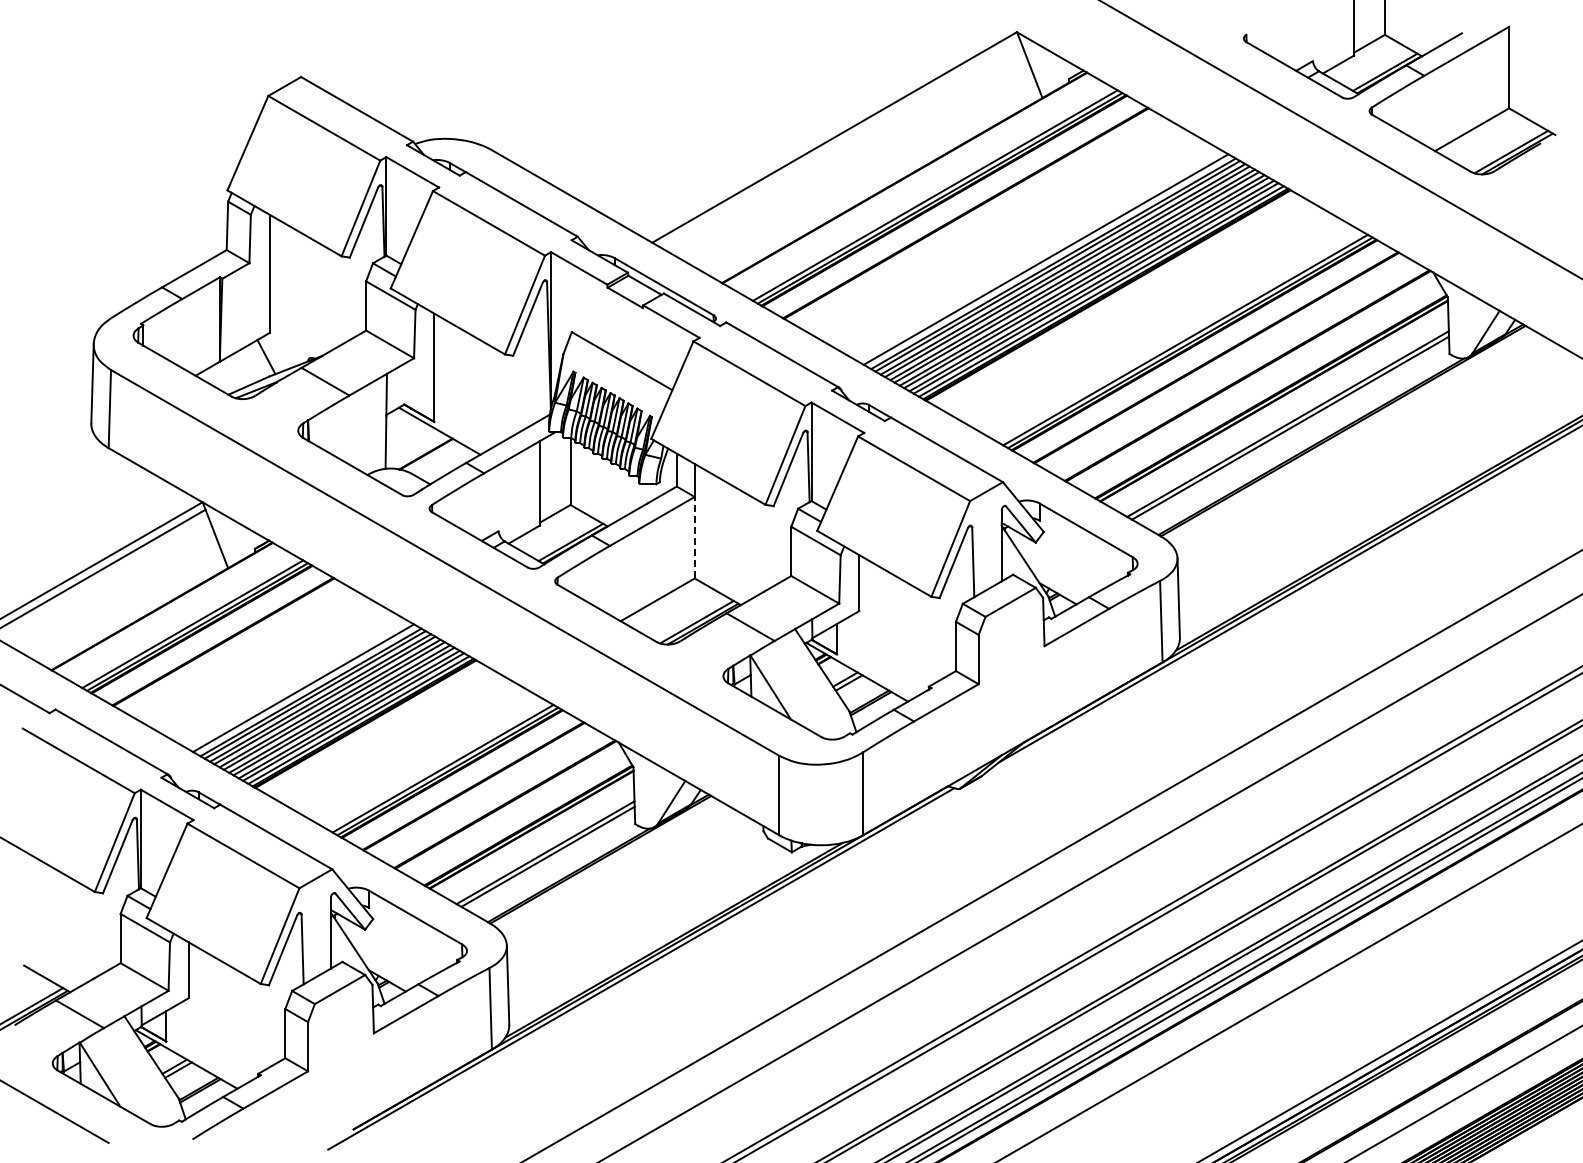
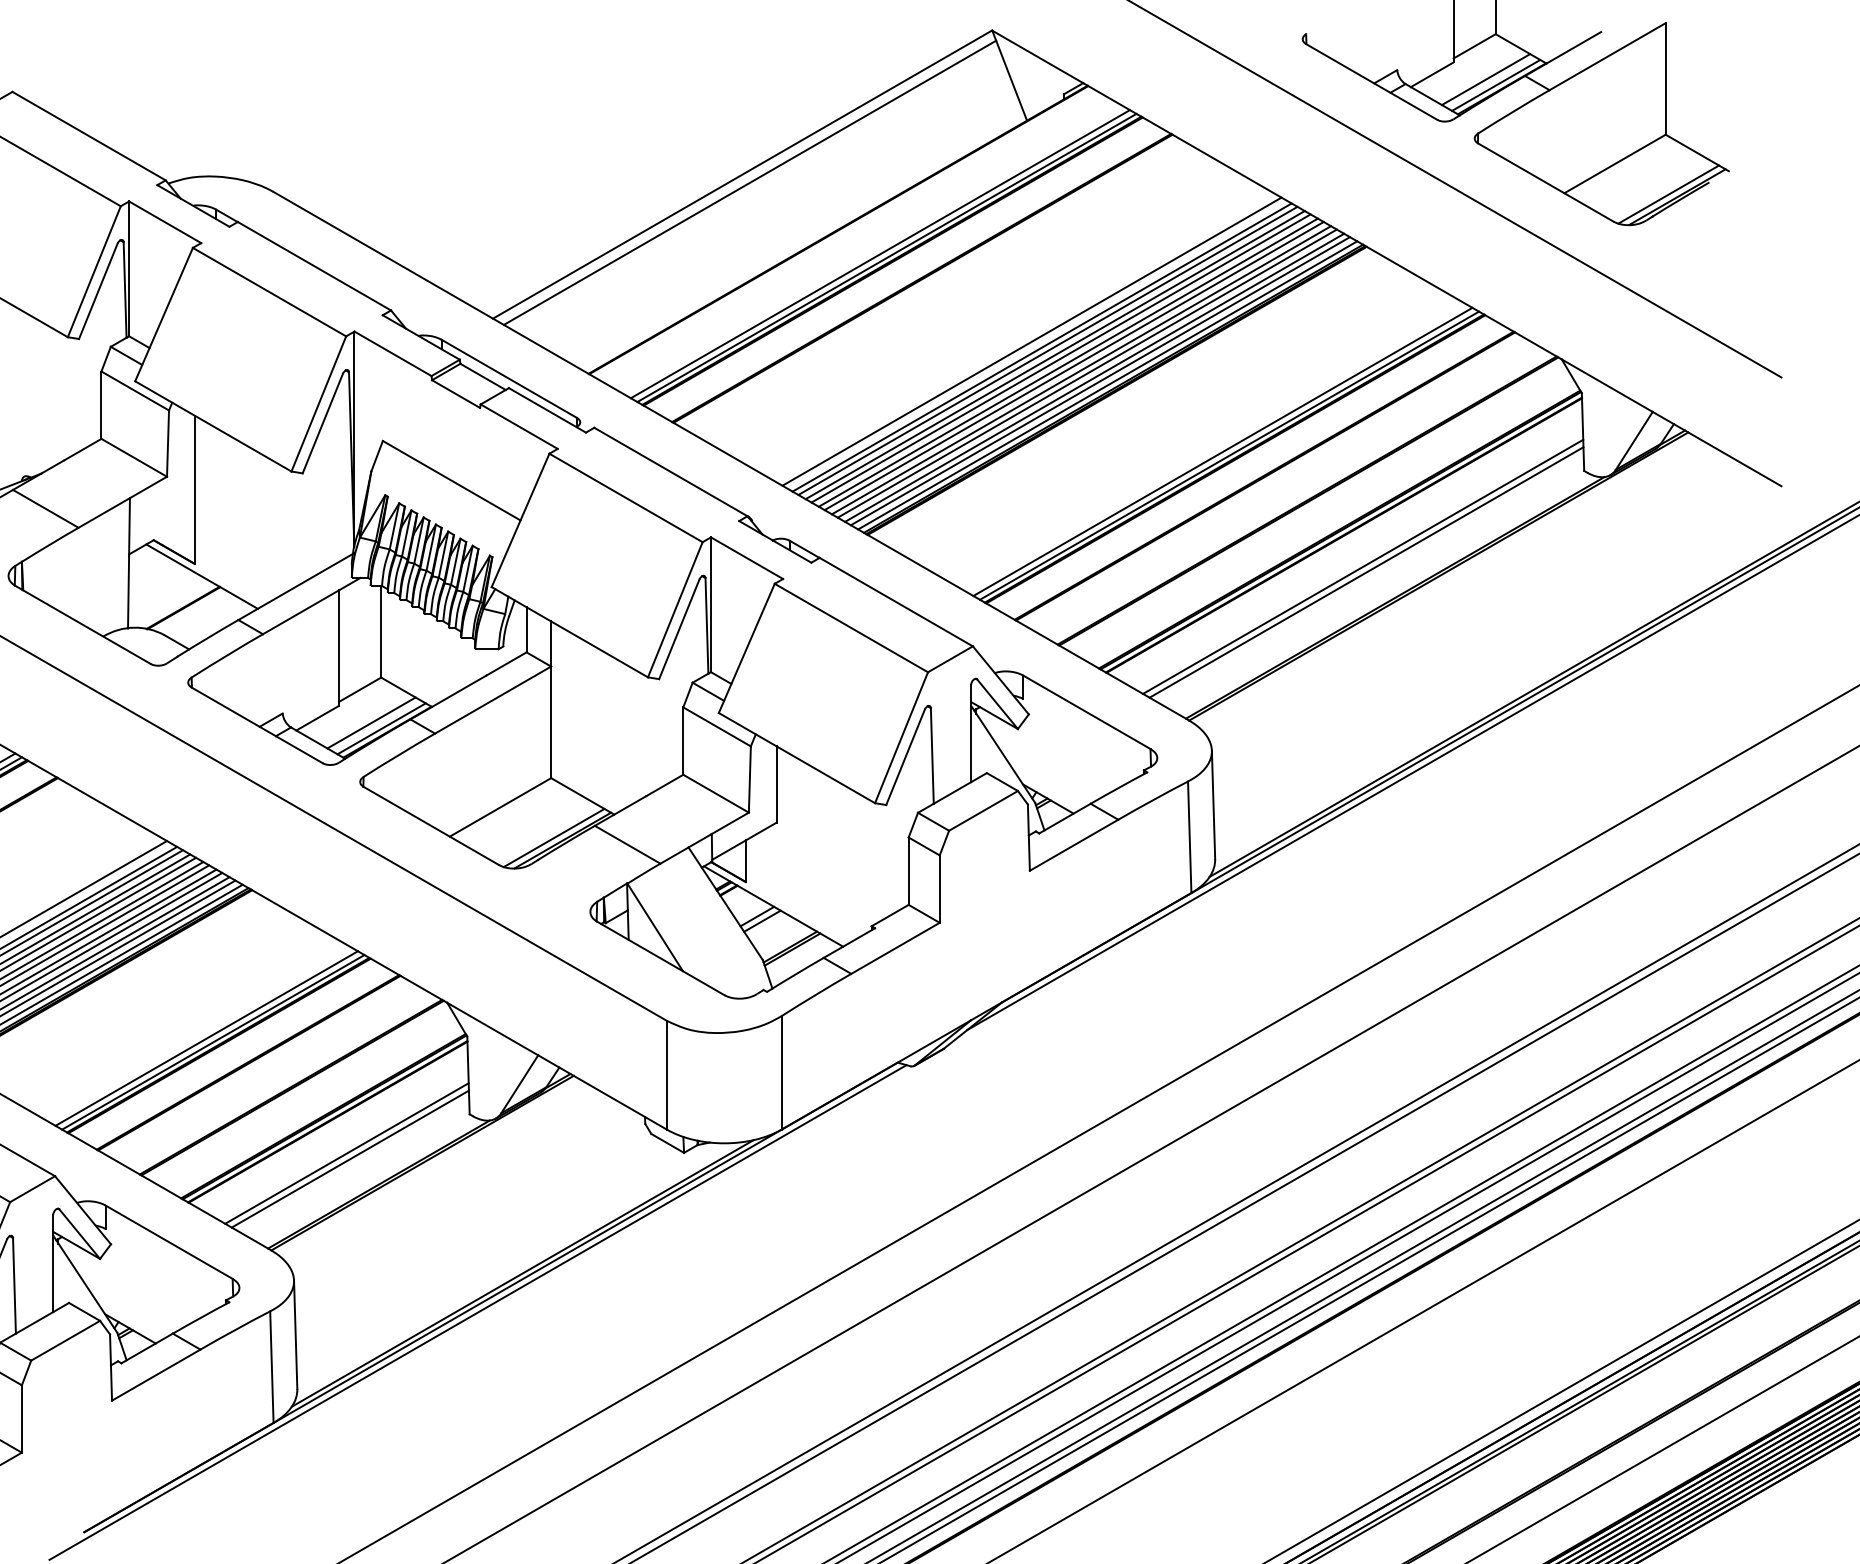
line: (1377, 67) -> (1485, 78), added
line: (839, 143) -> (749, 182), added
line: (563, 537) -> (371, 722), added
line: (694, 537) -> (550, 722), dashed -> solid

